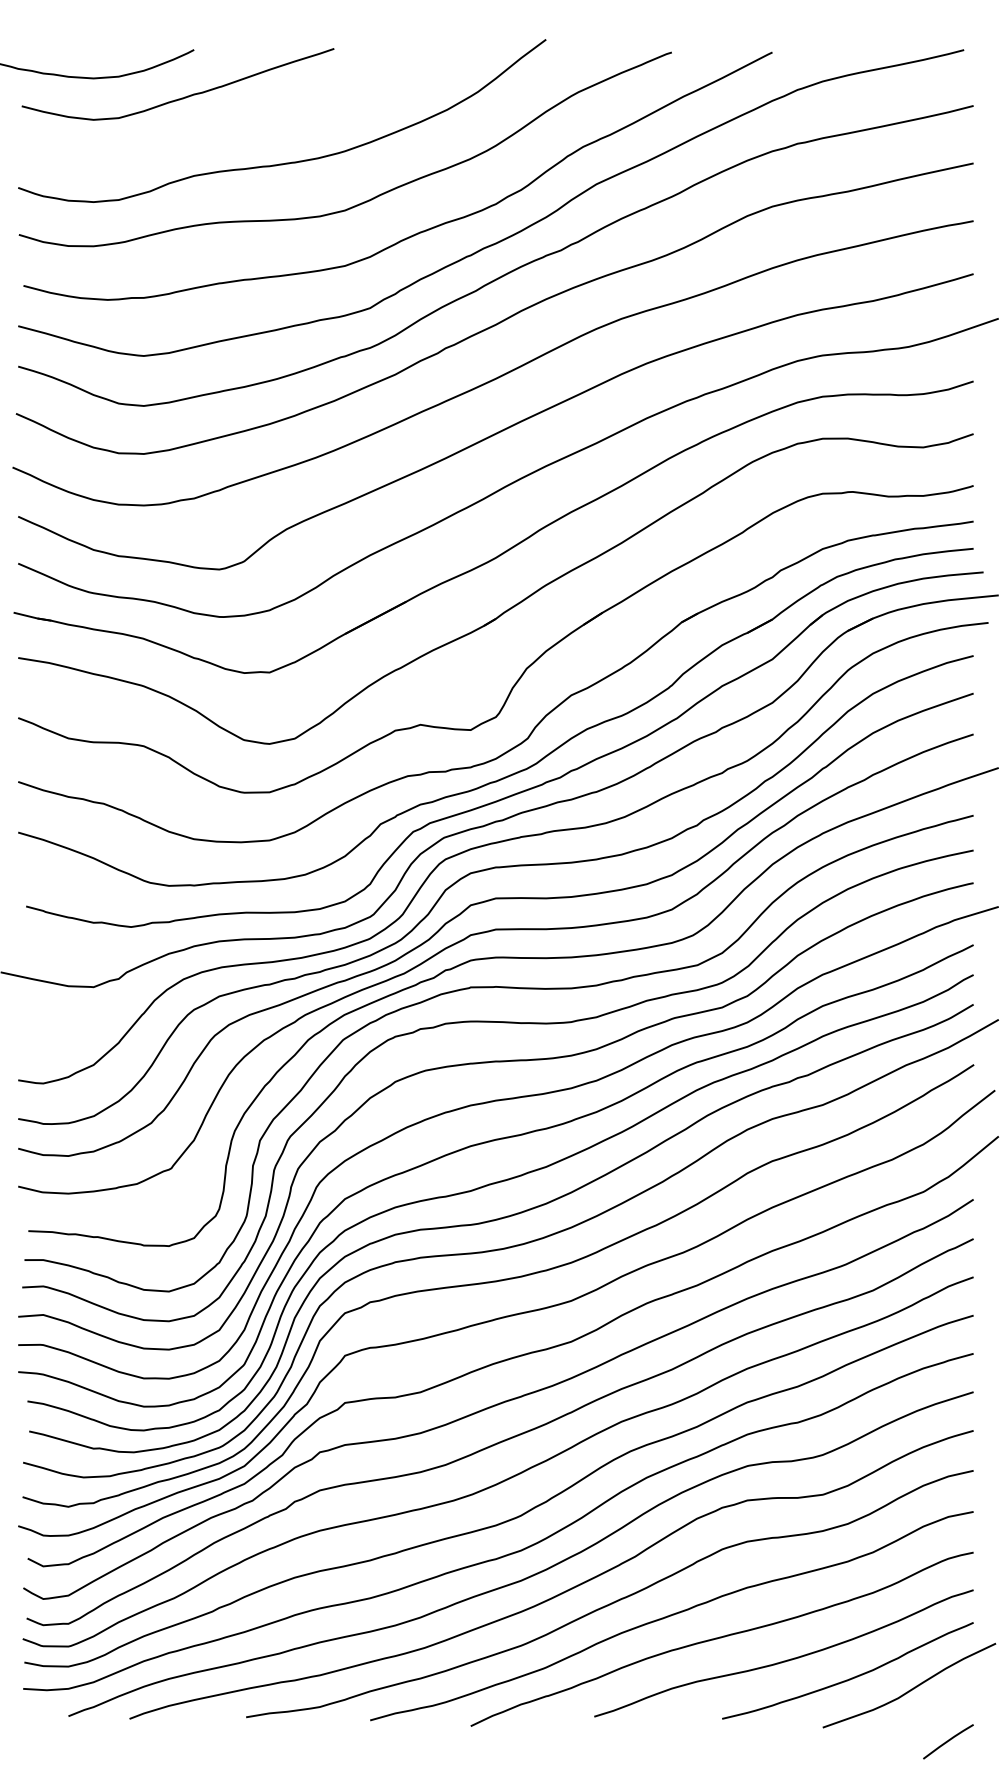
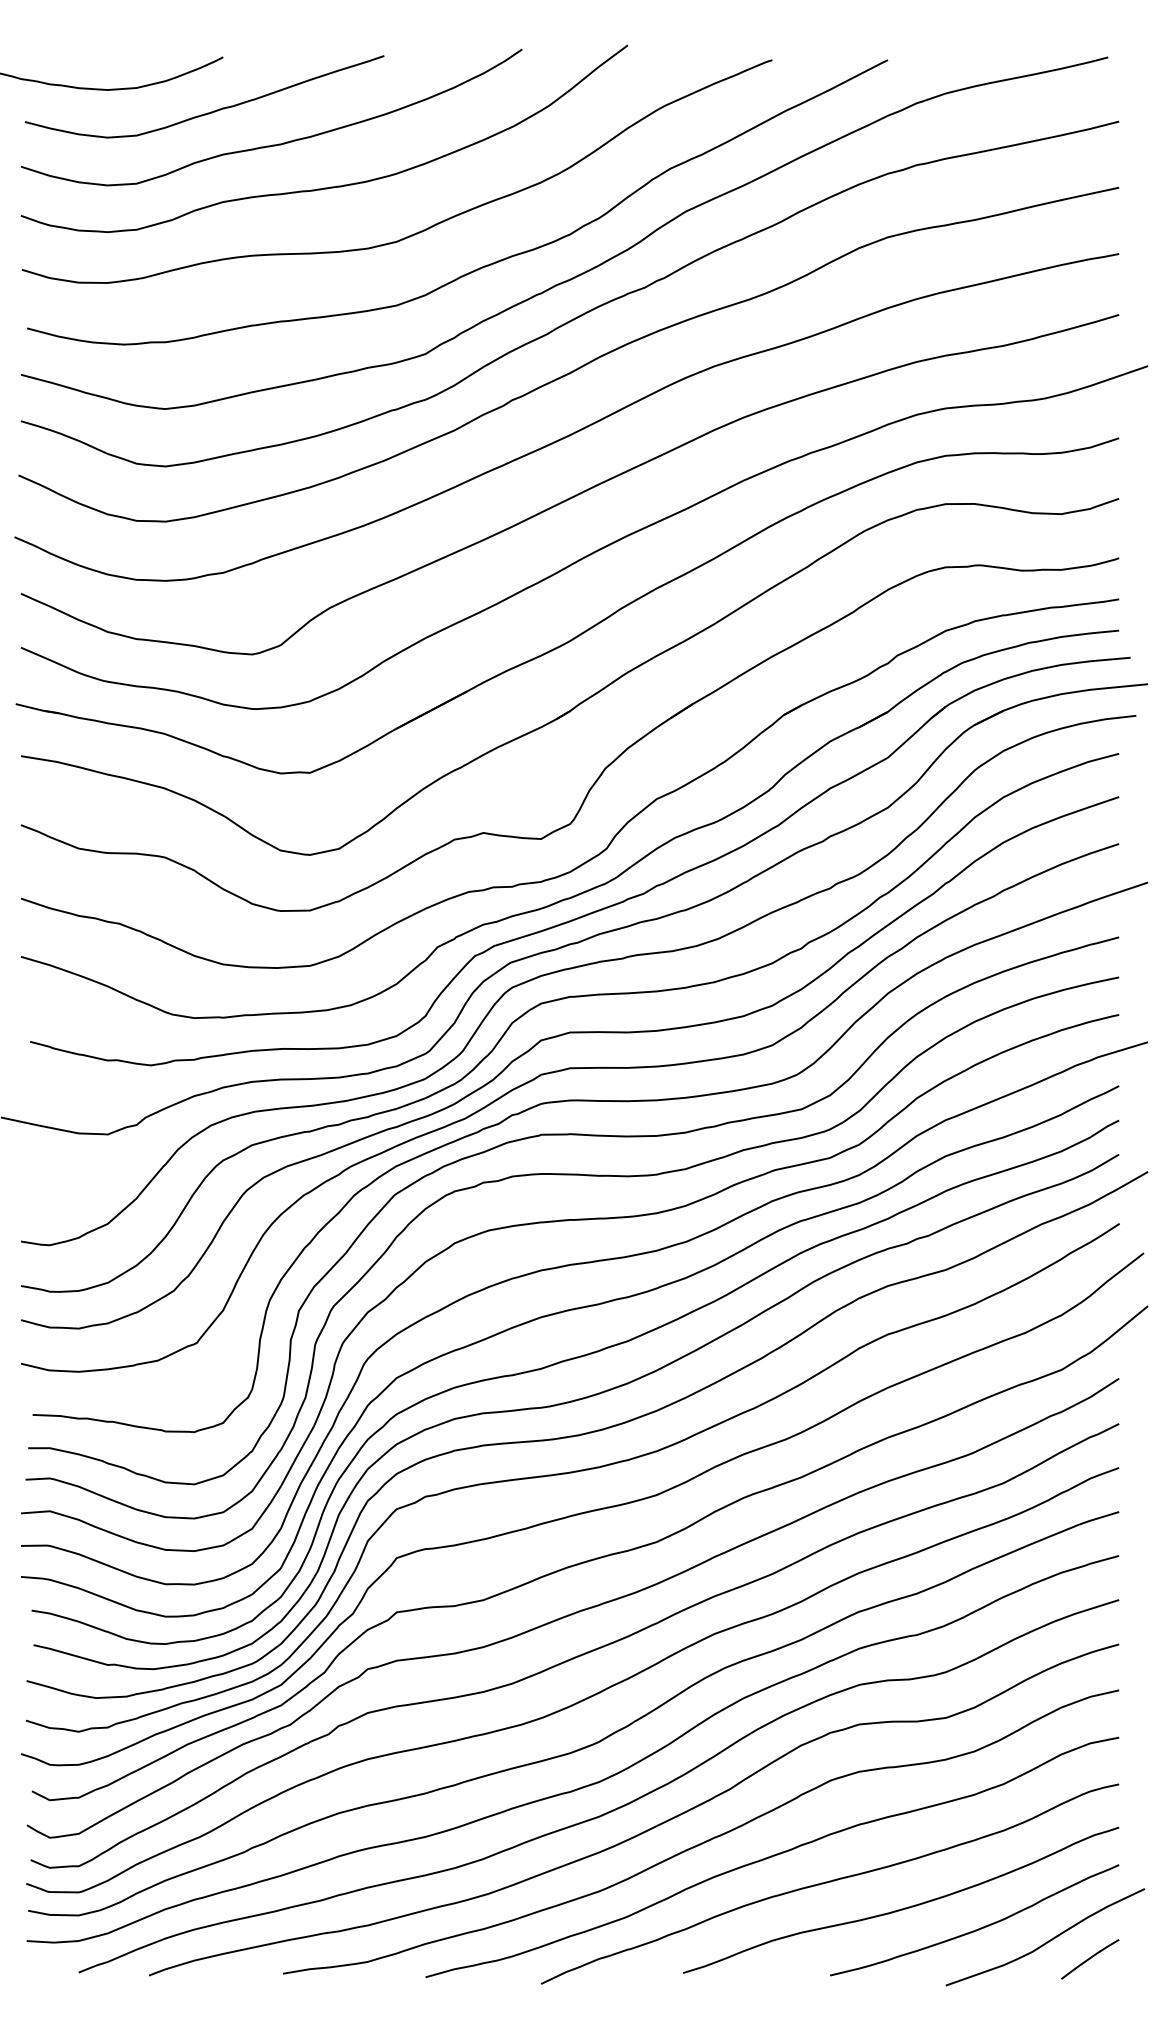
curve: (238, 125) -> (274, 144), added
line: (948, 1741) -> (1090, 1959), moved

